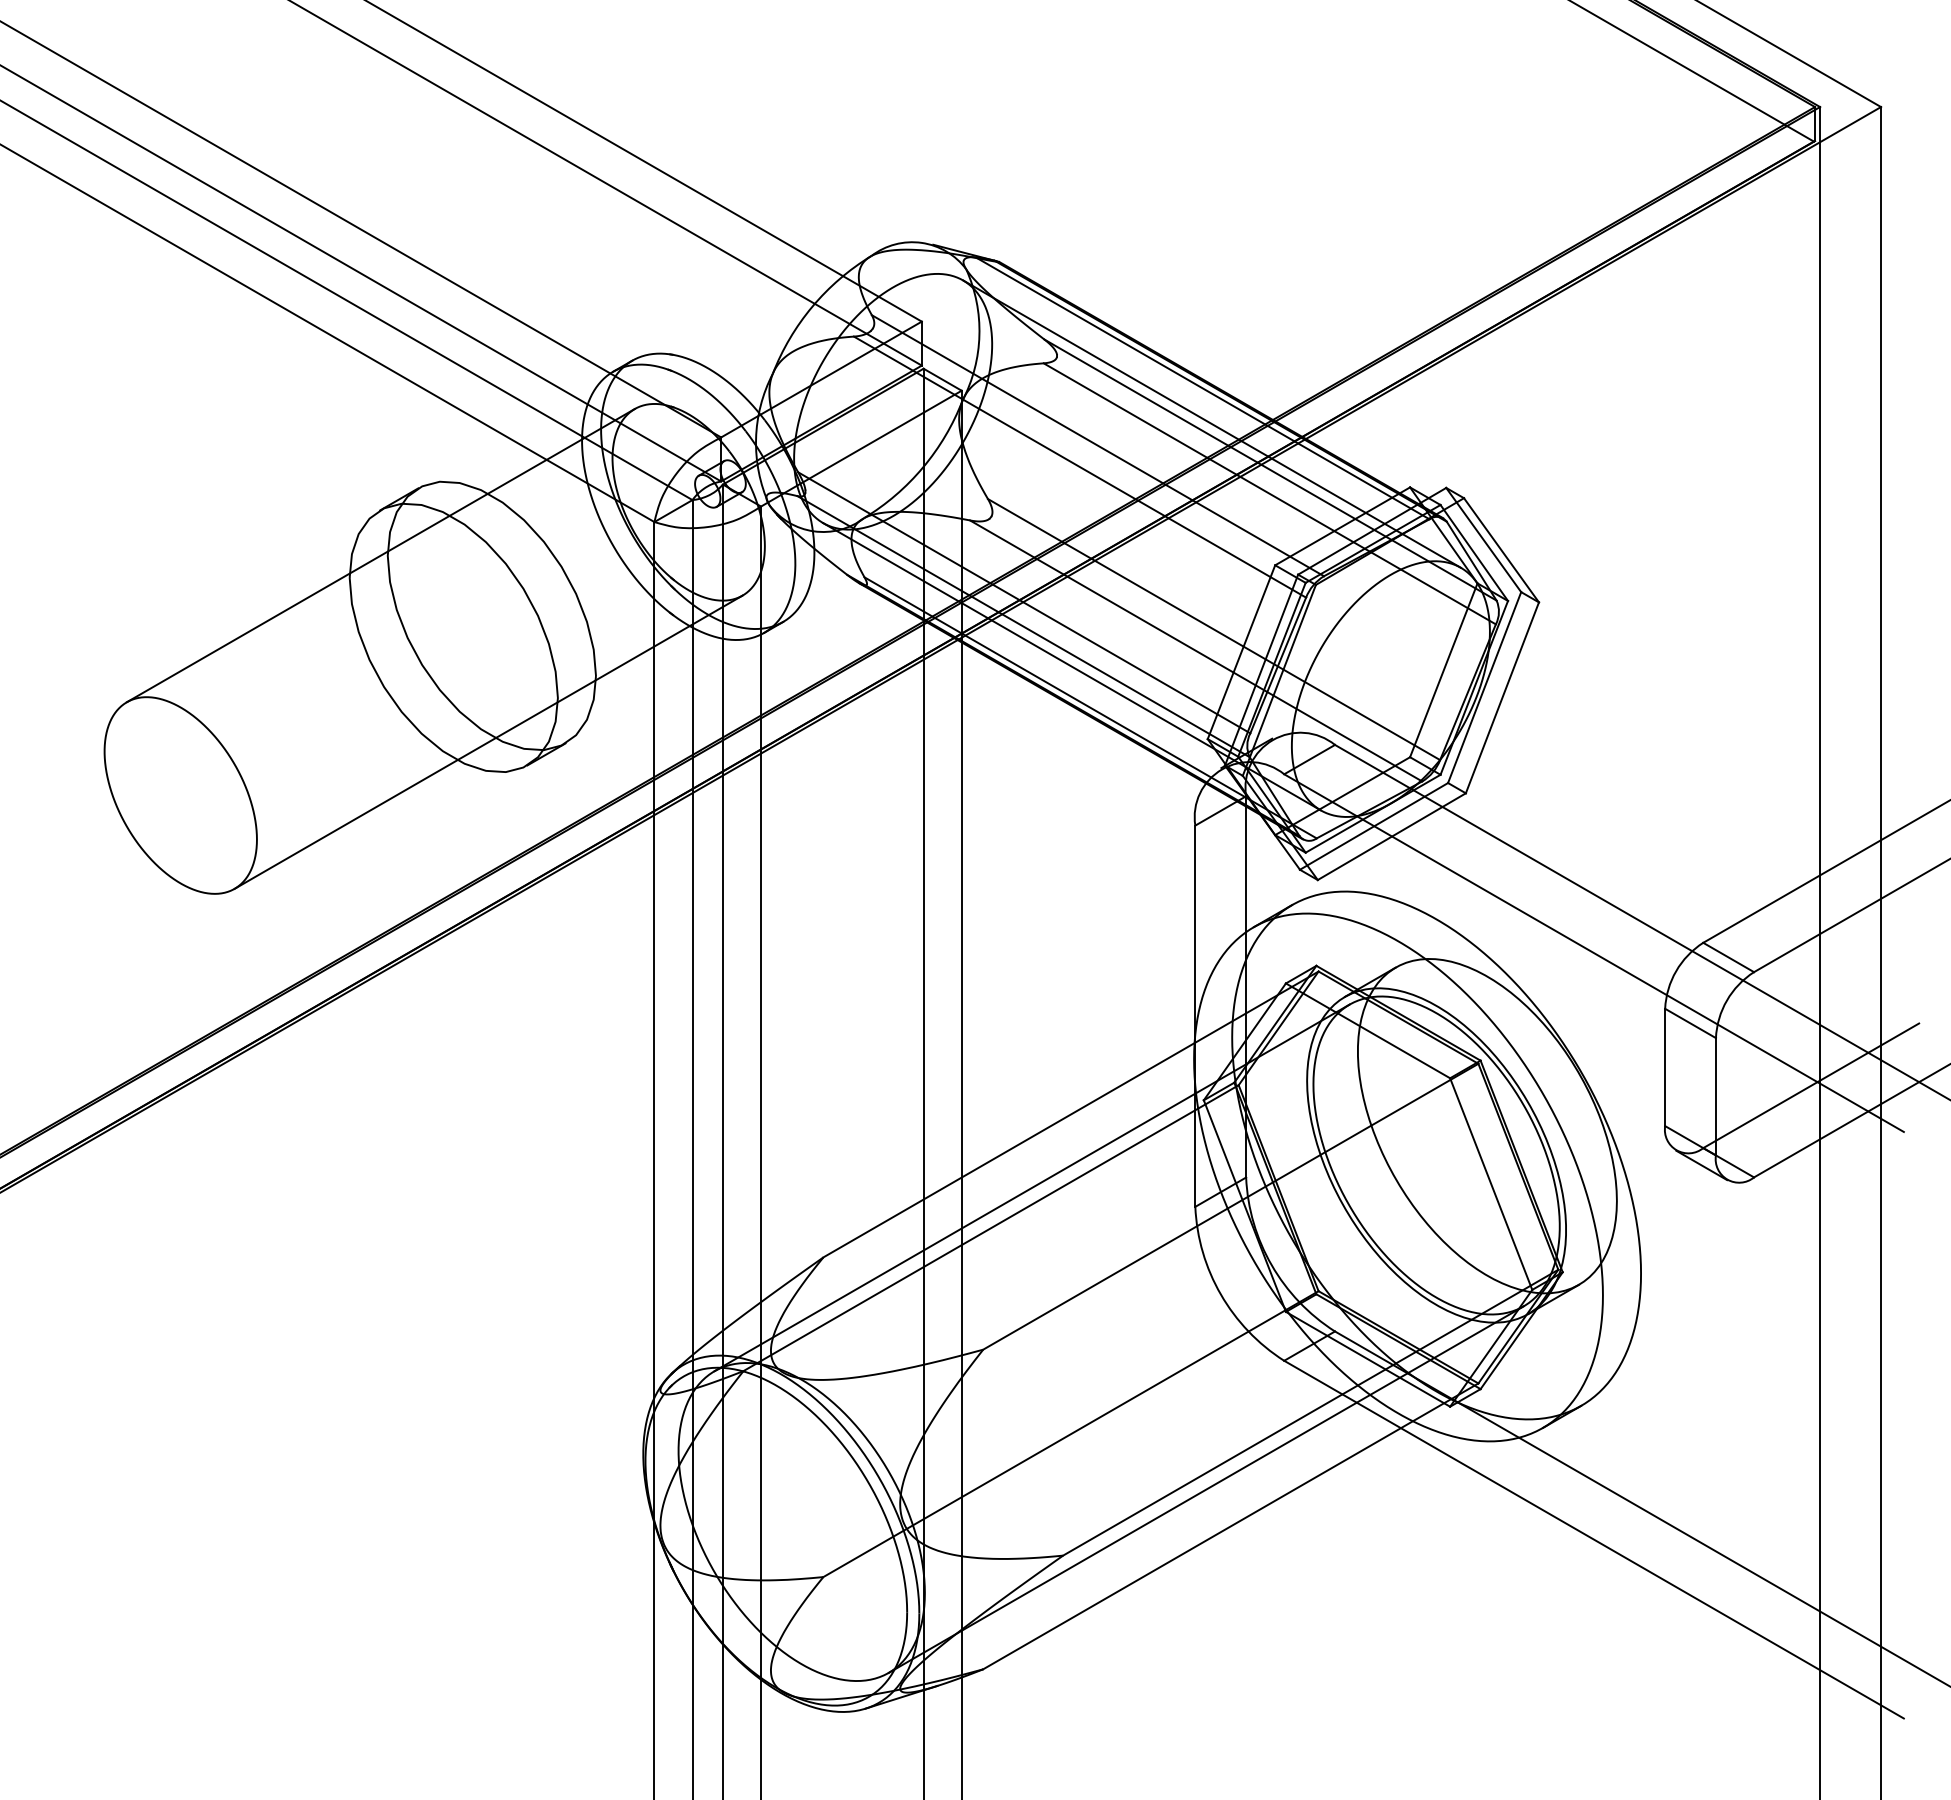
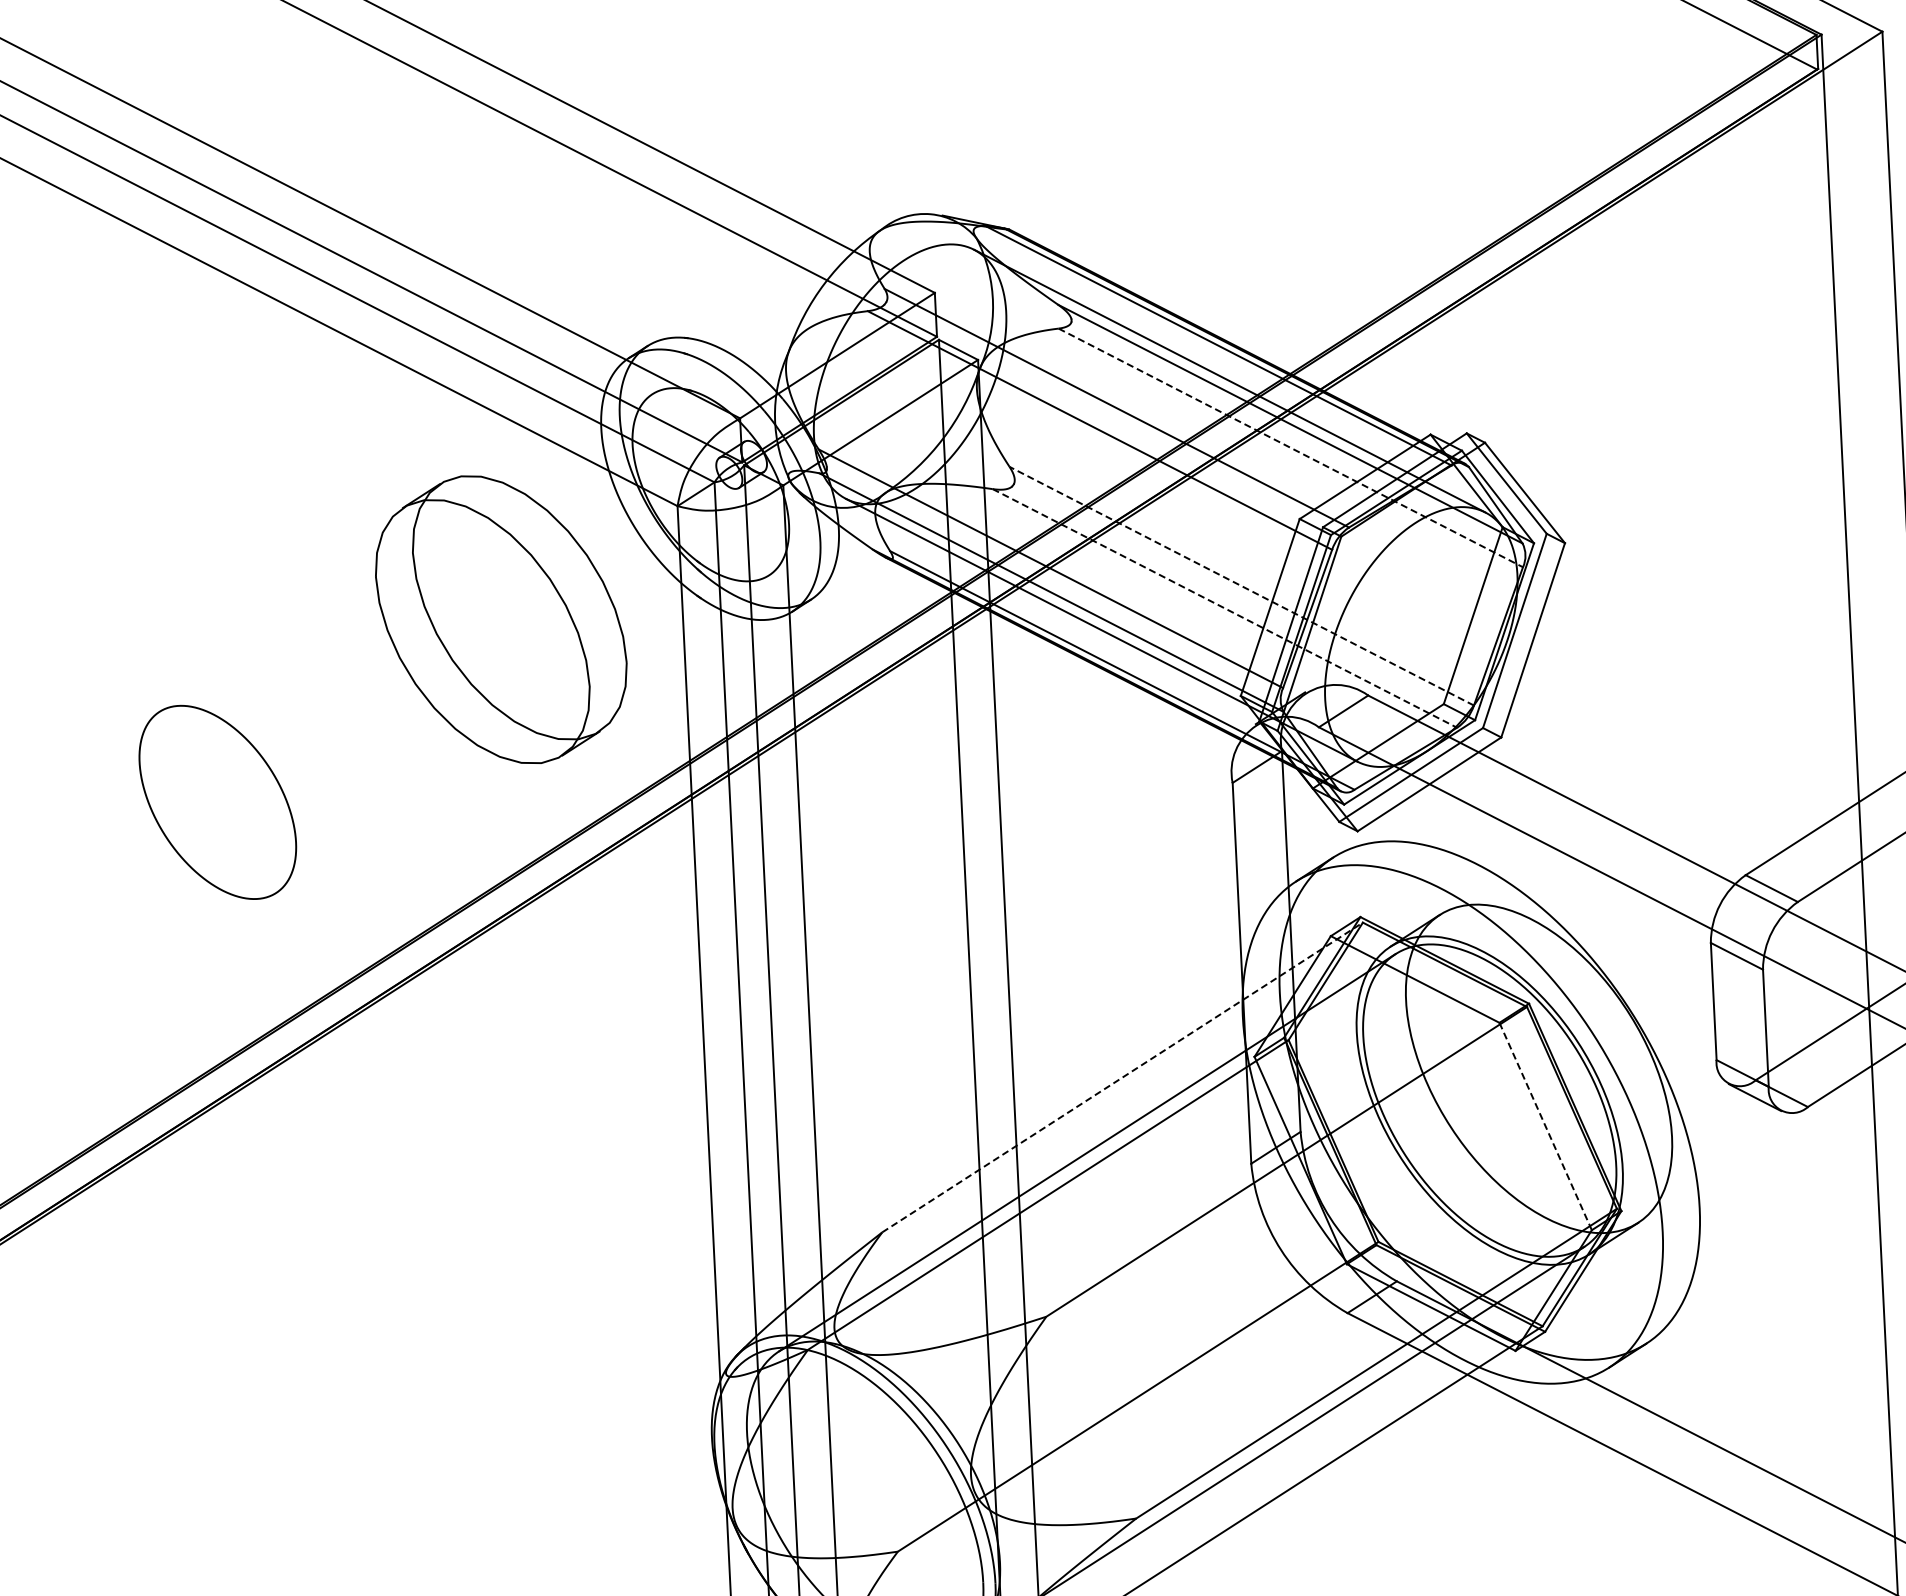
line: (1270, 494) -> (1291, 448), solid -> dashed
line: (380, 555) -> (405, 552), removed
line: (1213, 629) -> (1241, 586), solid -> dashed
line: (1196, 651) -> (1225, 608), solid -> dashed
line: (488, 741) -> (522, 733), removed
line: (1071, 1114) -> (1123, 1077), solid -> dashed
line: (1491, 1183) -> (1545, 1125), solid -> dashed

